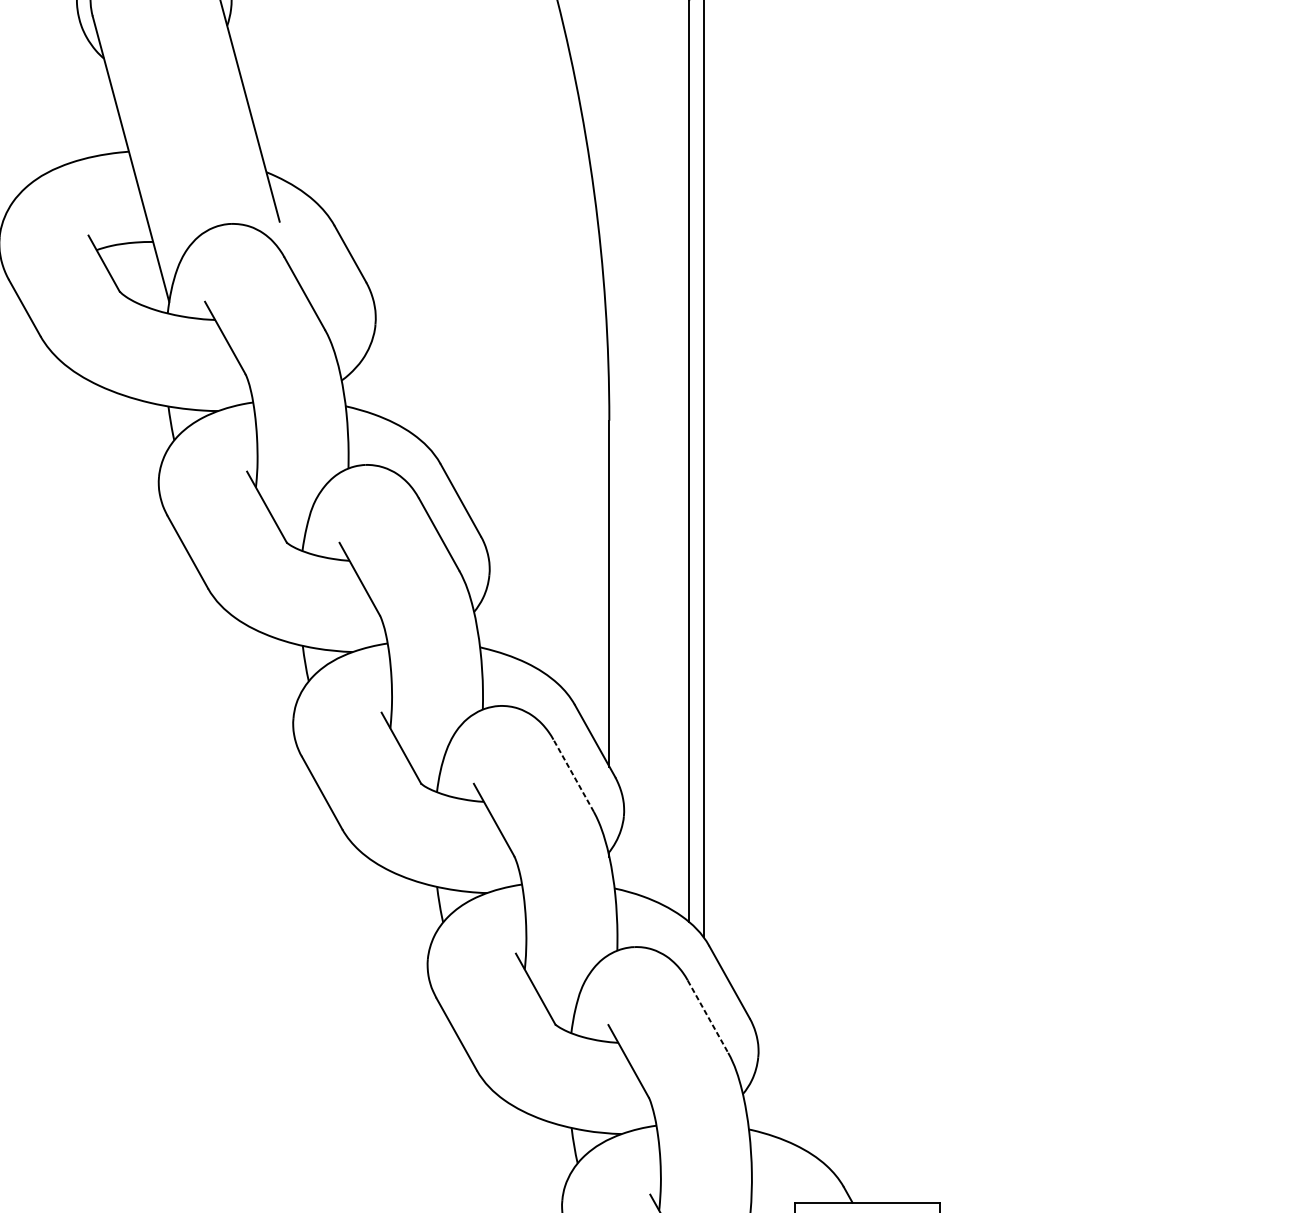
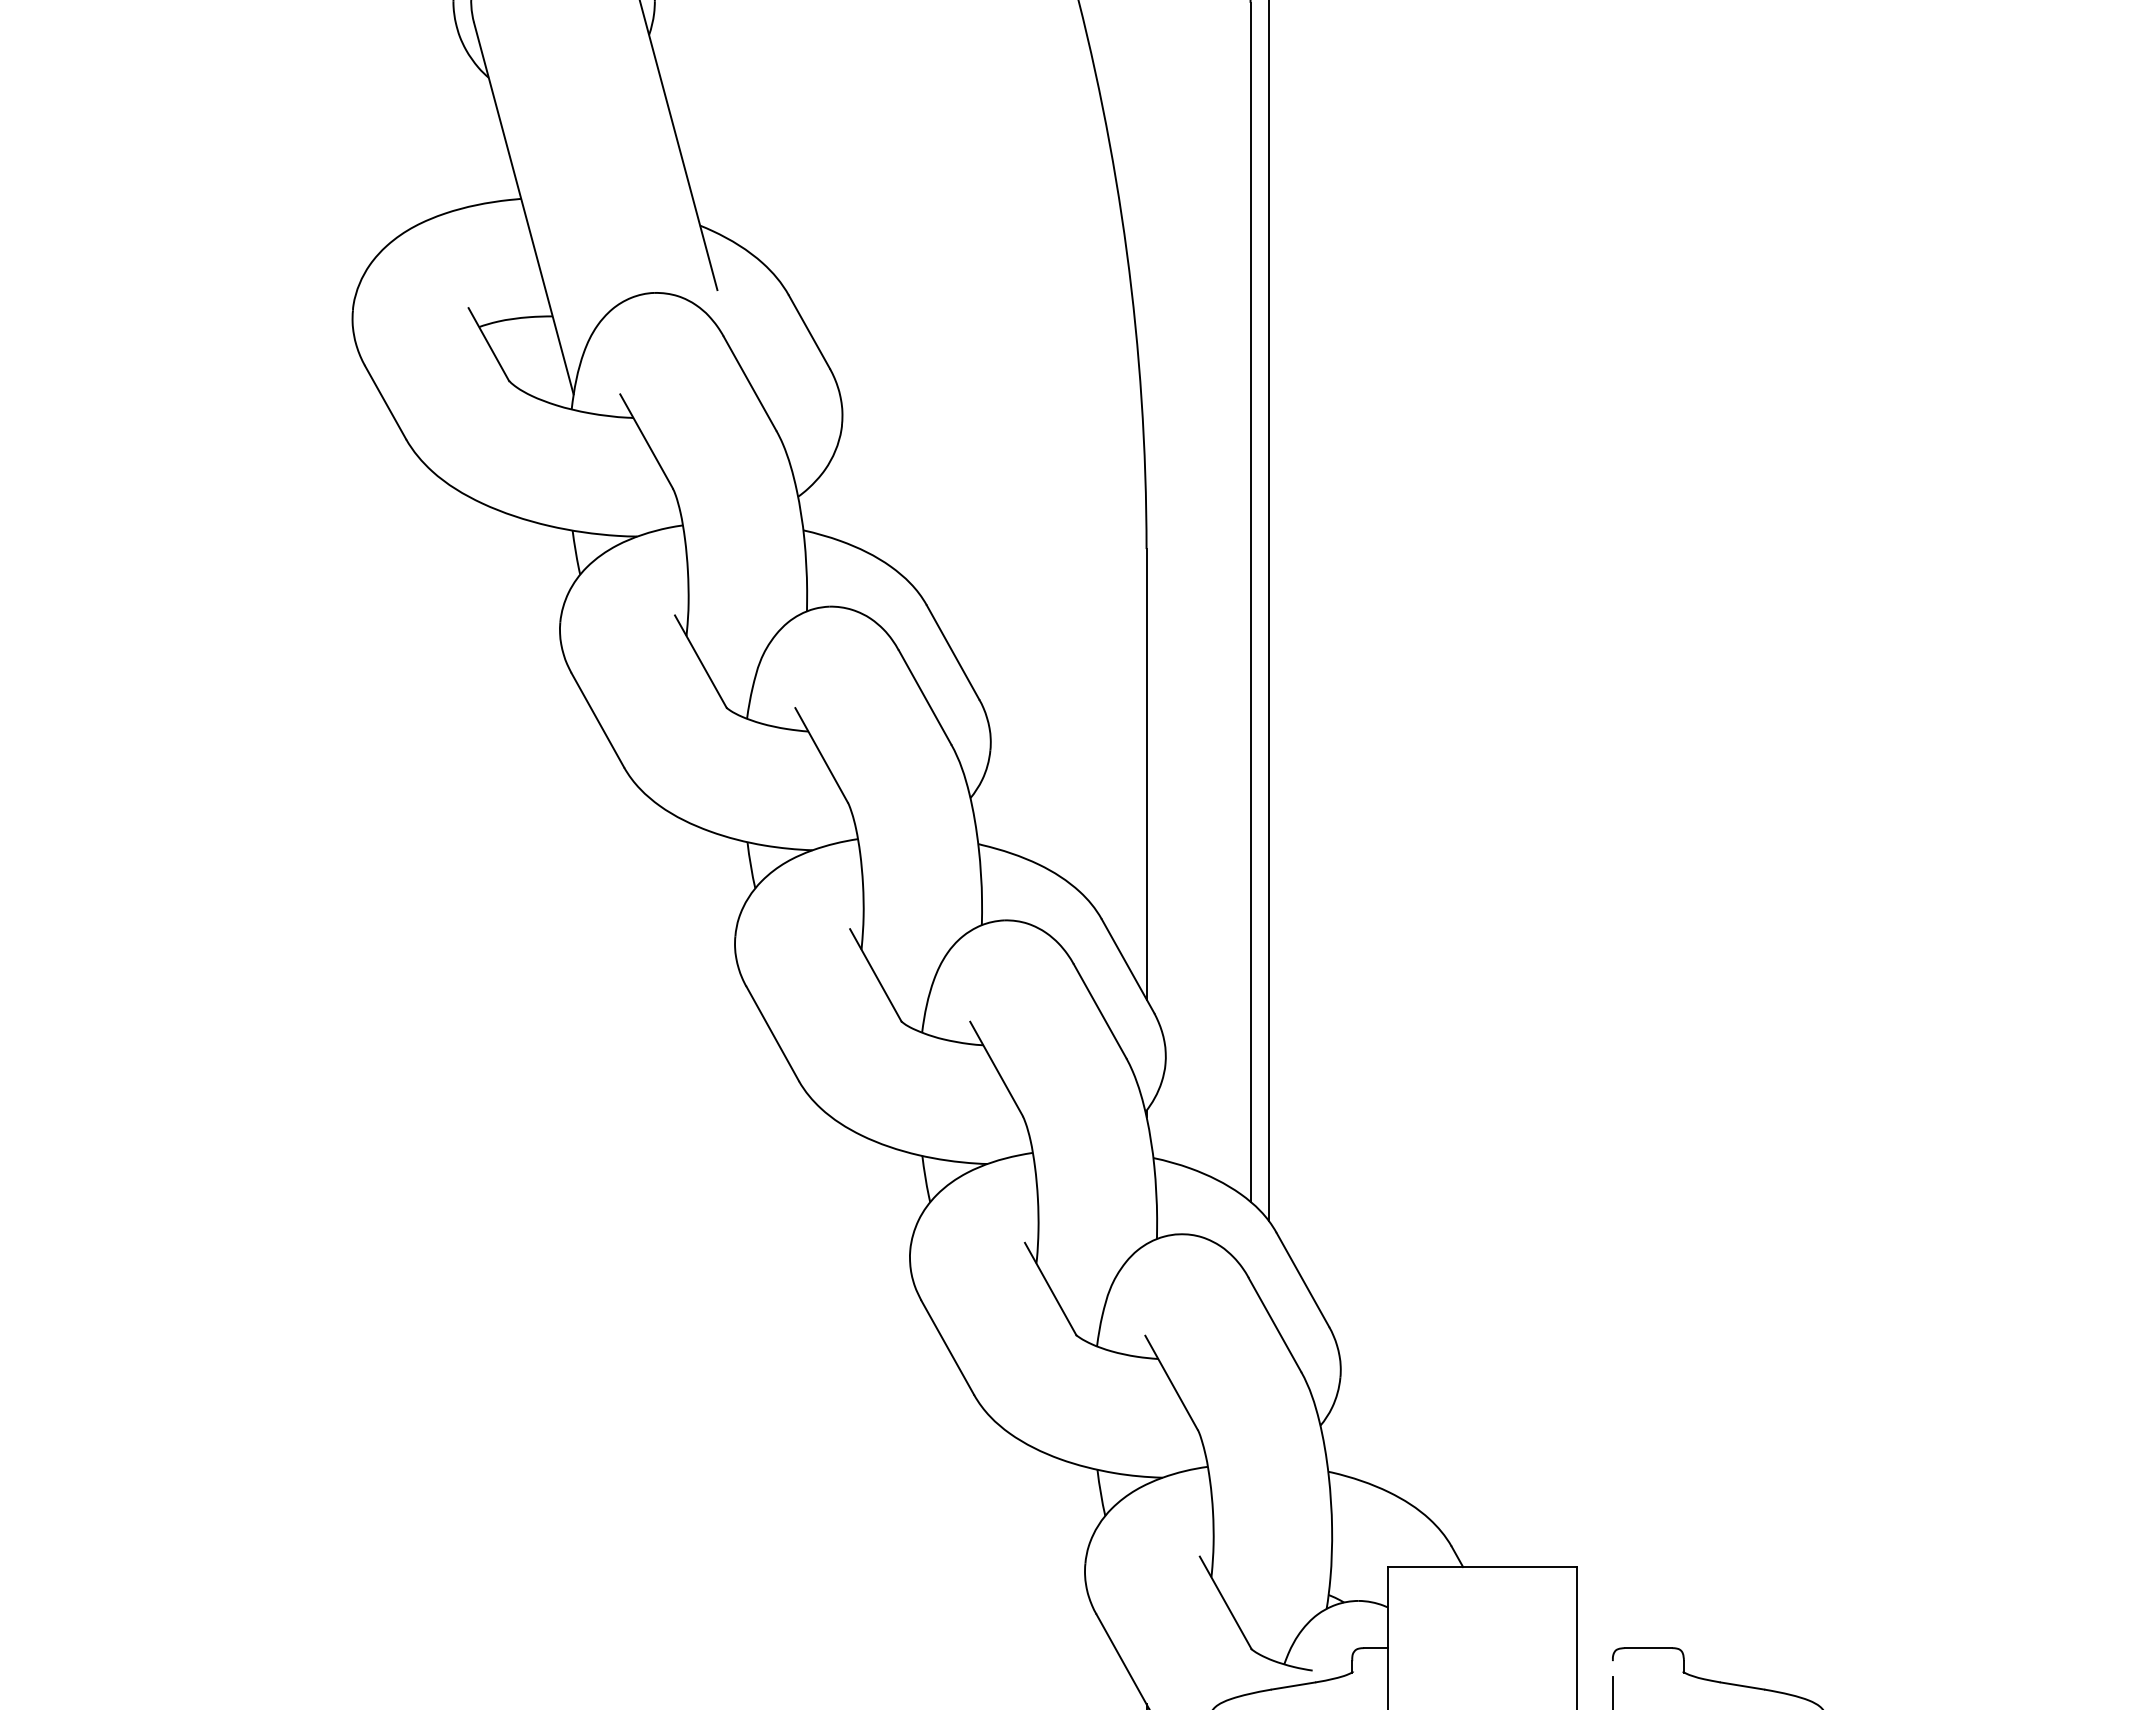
line: (573, 775) -> (1100, 1011), dashed -> solid
line: (707, 1017) -> (1274, 1325), dashed -> solid

